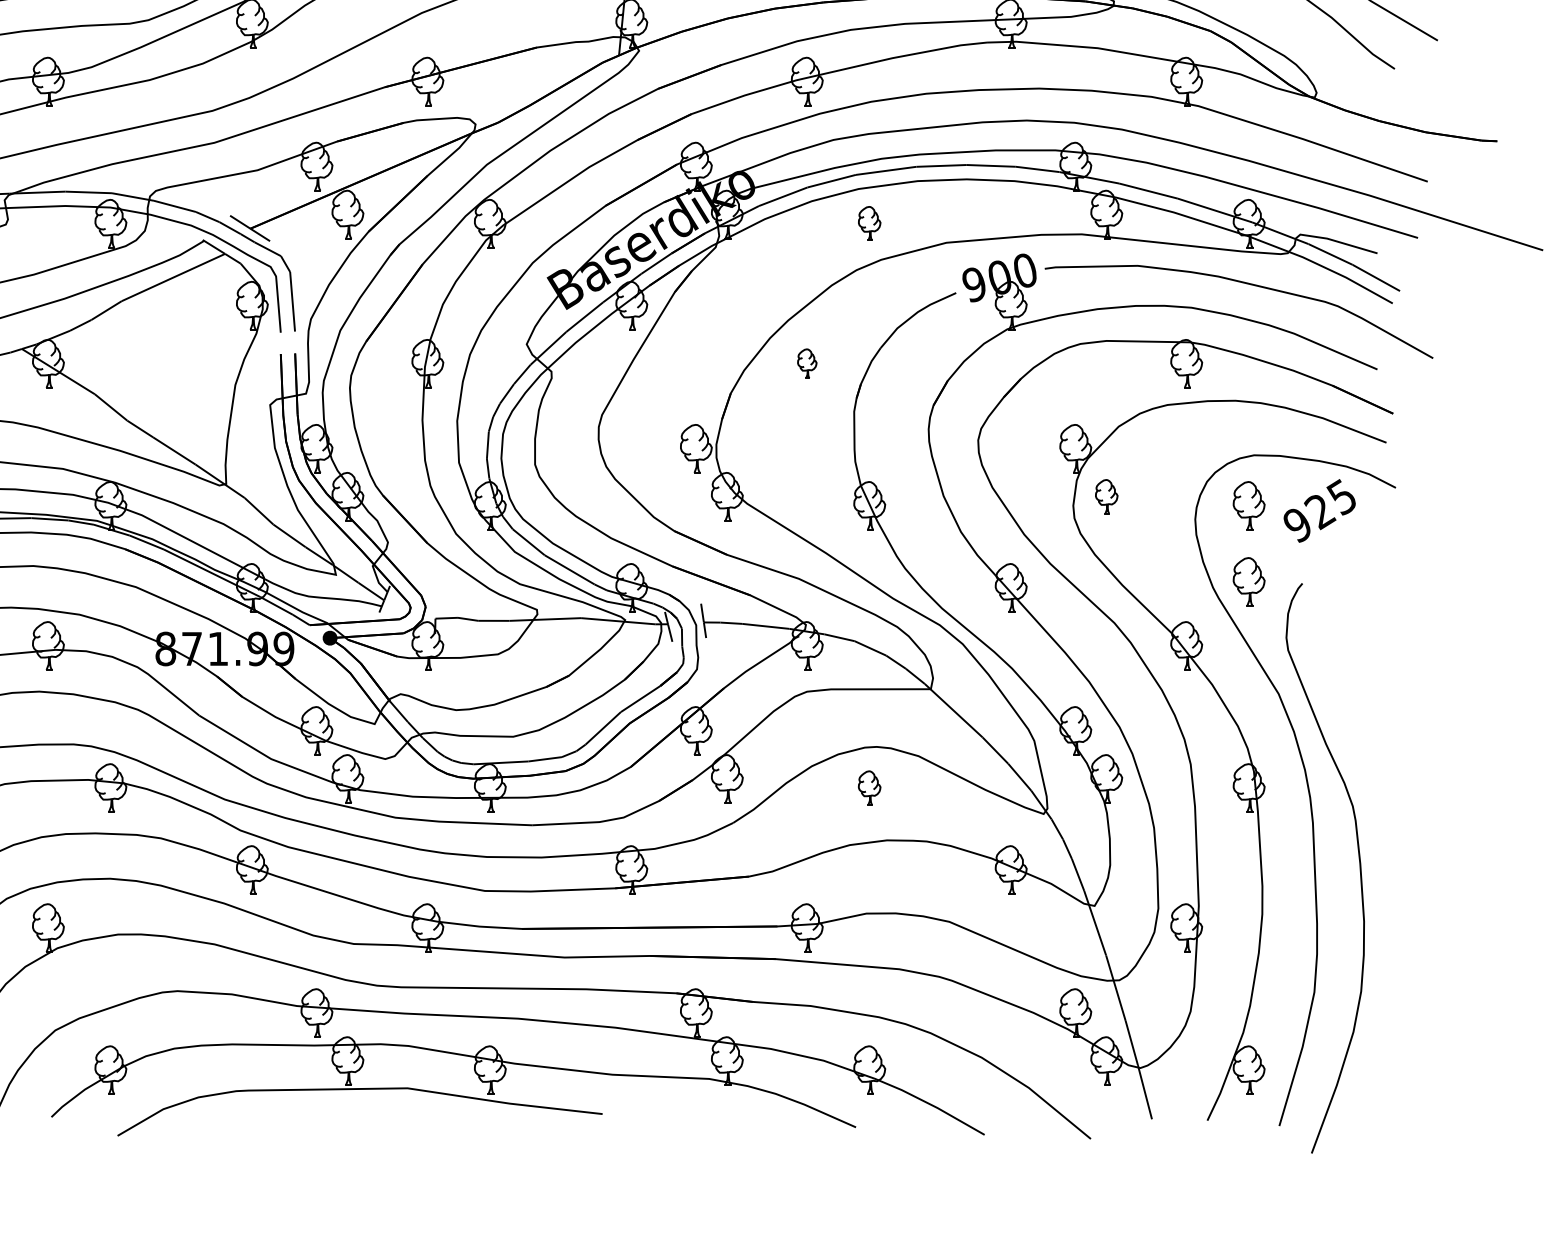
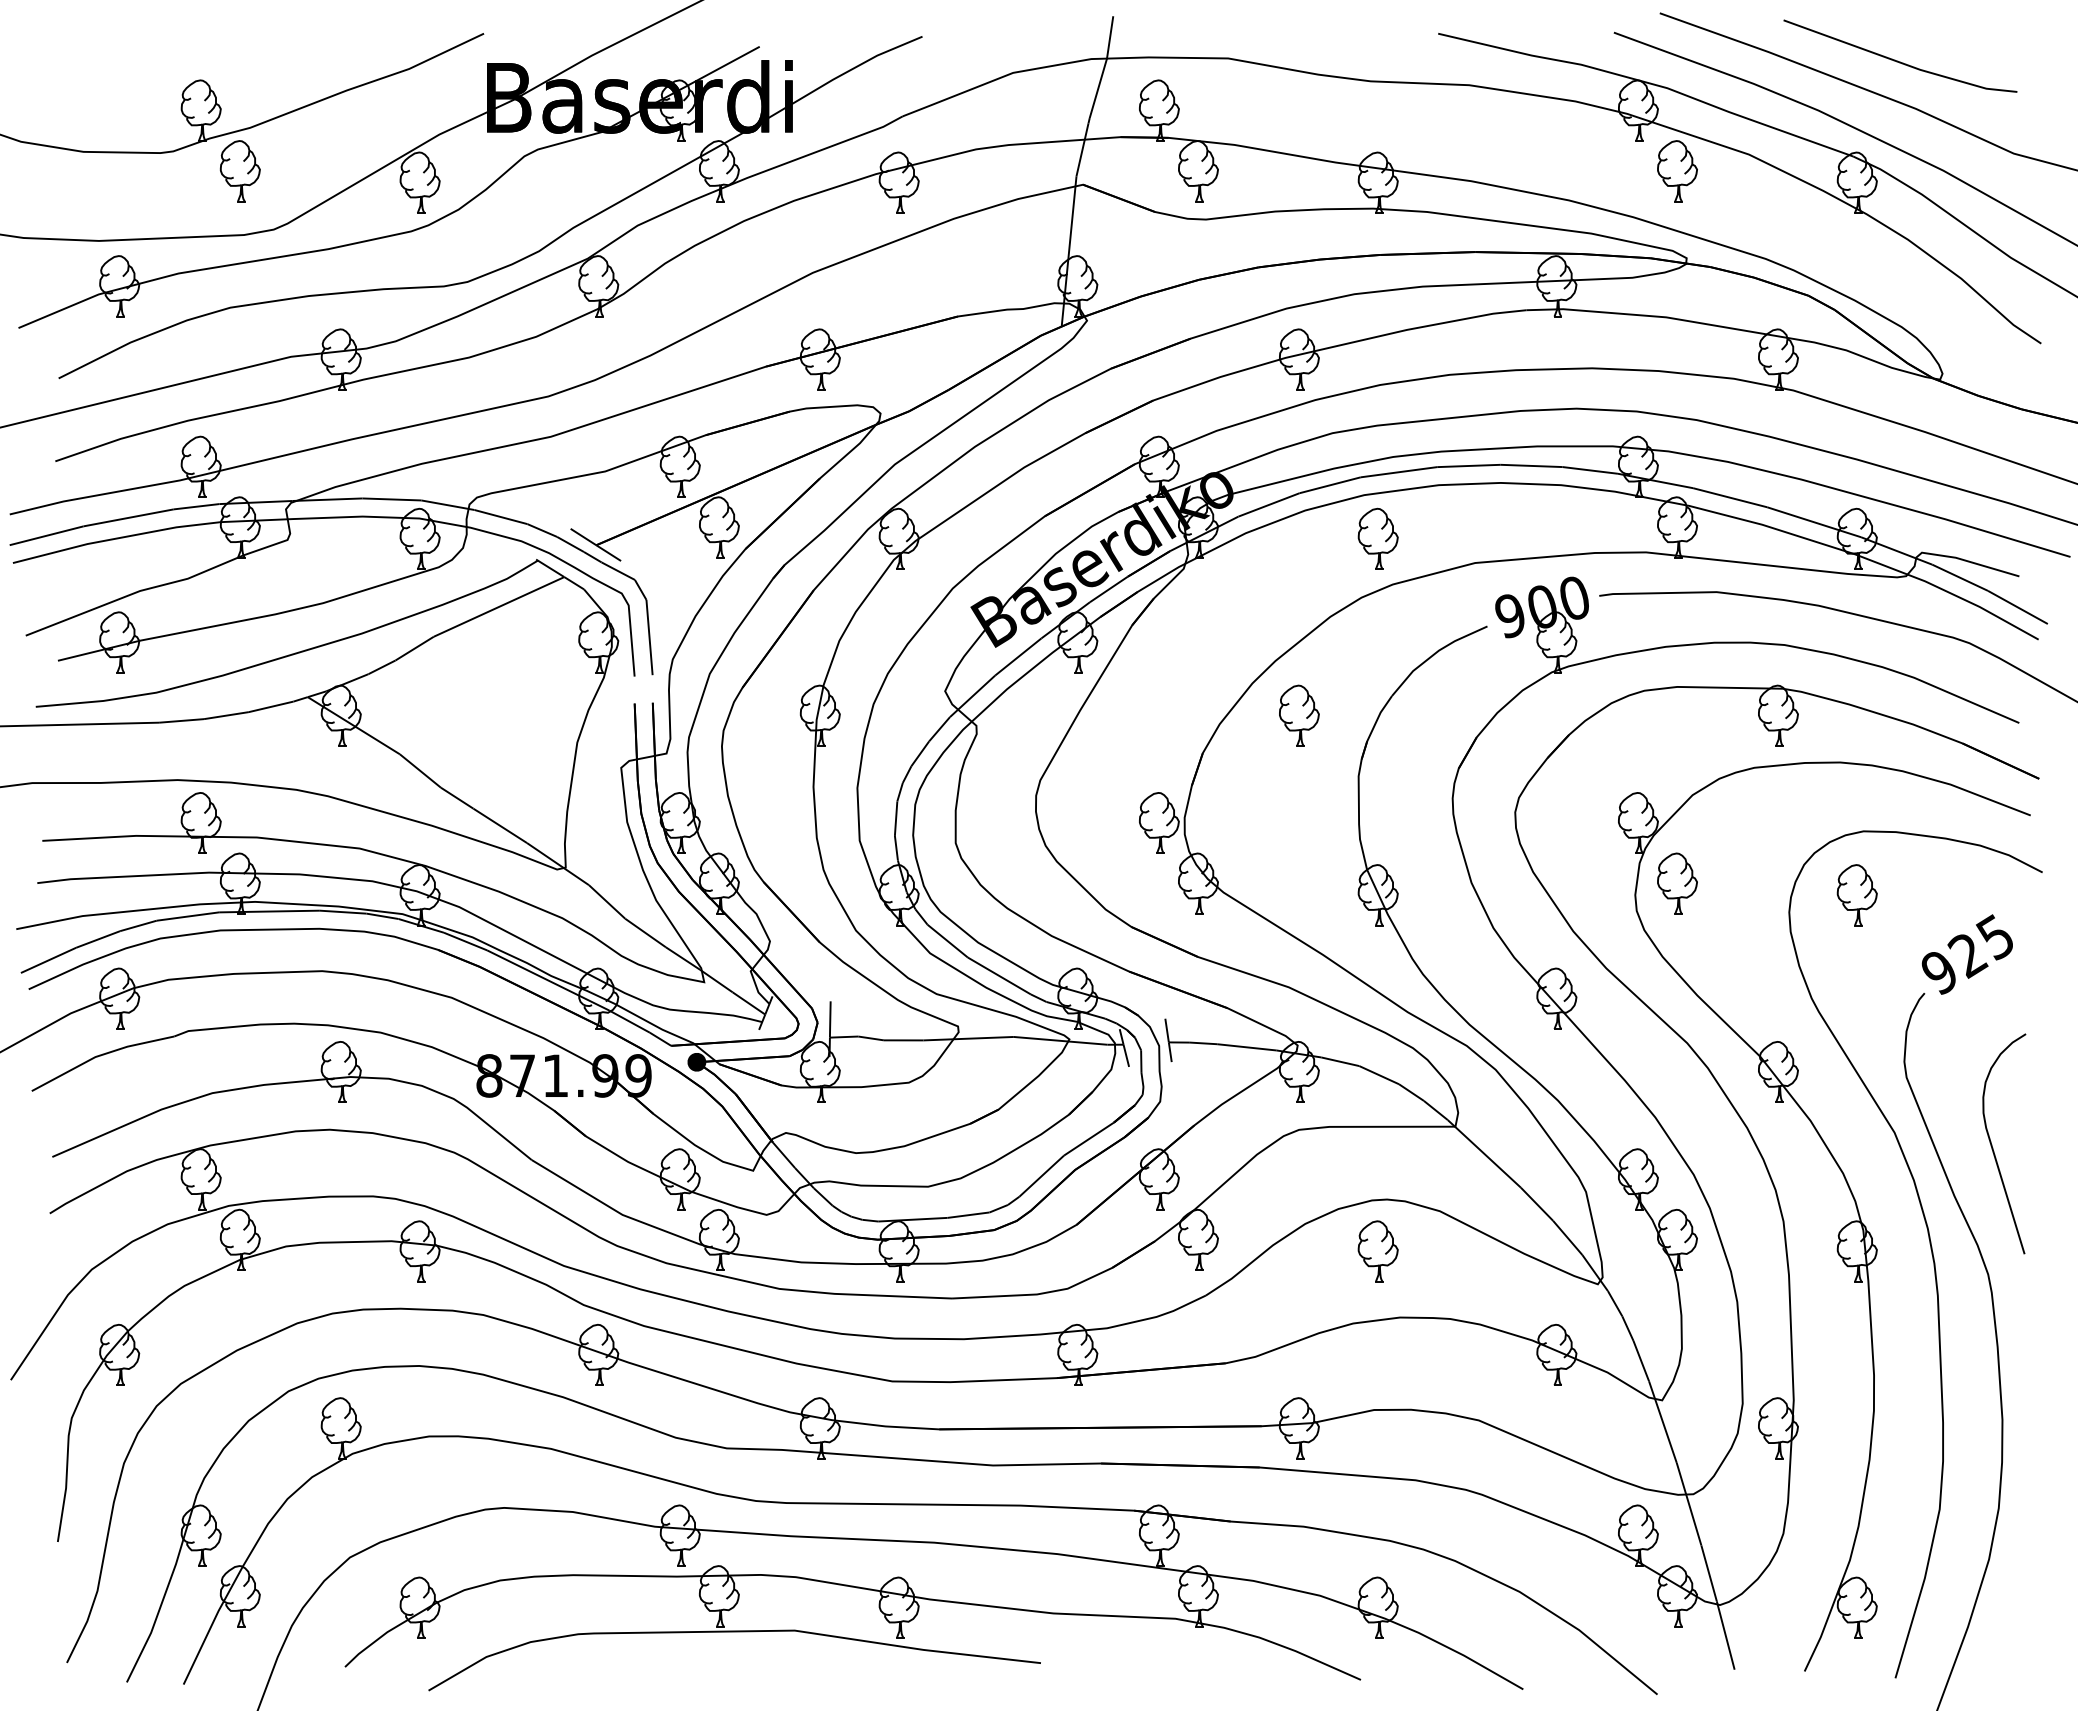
part: (869, 223) -> (1377, 538), size x1.43
part: (807, 363) -> (1299, 715), size x1.67
part: (1106, 496) -> (1677, 883), size x1.43
text: (1319, 510) -> (1966, 954), moved
part: (1248, 582) -> (1856, 991), removed
line: (435, 604) -> (829, 1019), added
curve: (1357, 705) -> (1993, 1147), added
part: (869, 788) -> (1377, 1251), size x1.43

